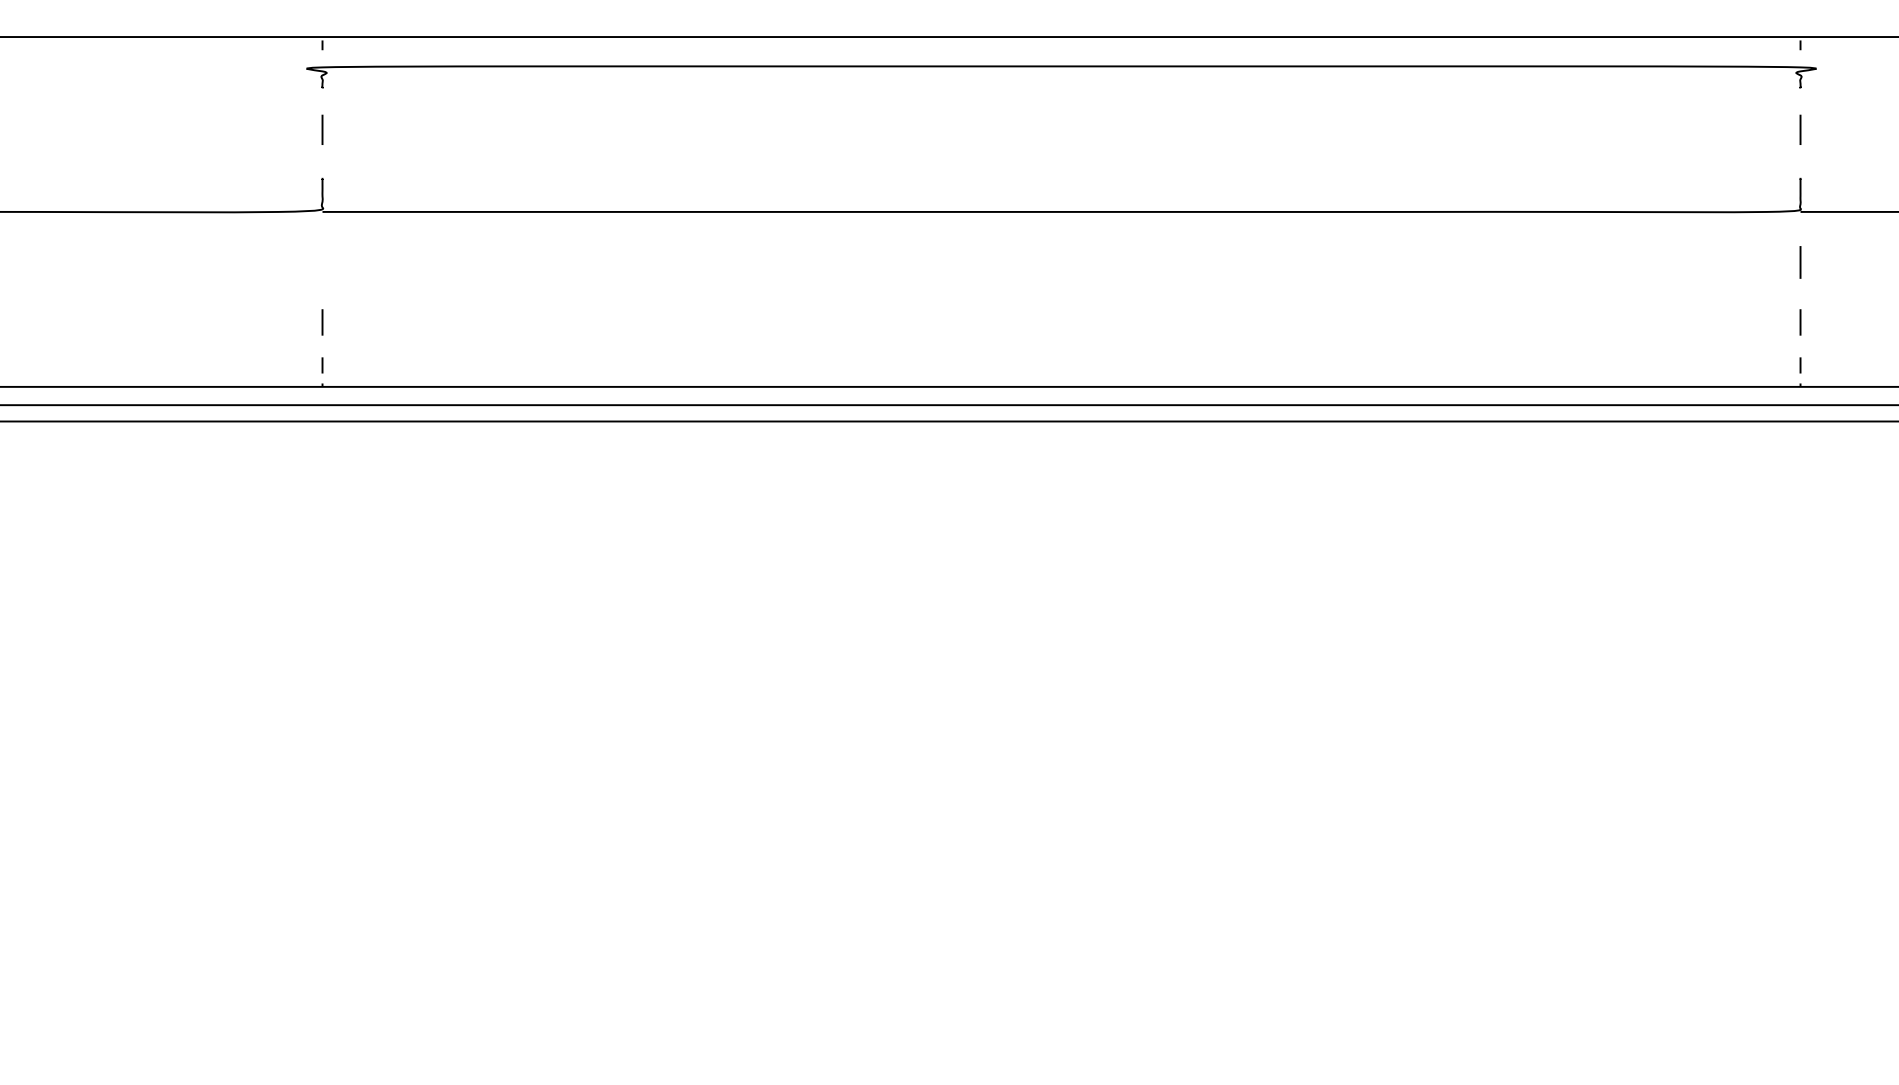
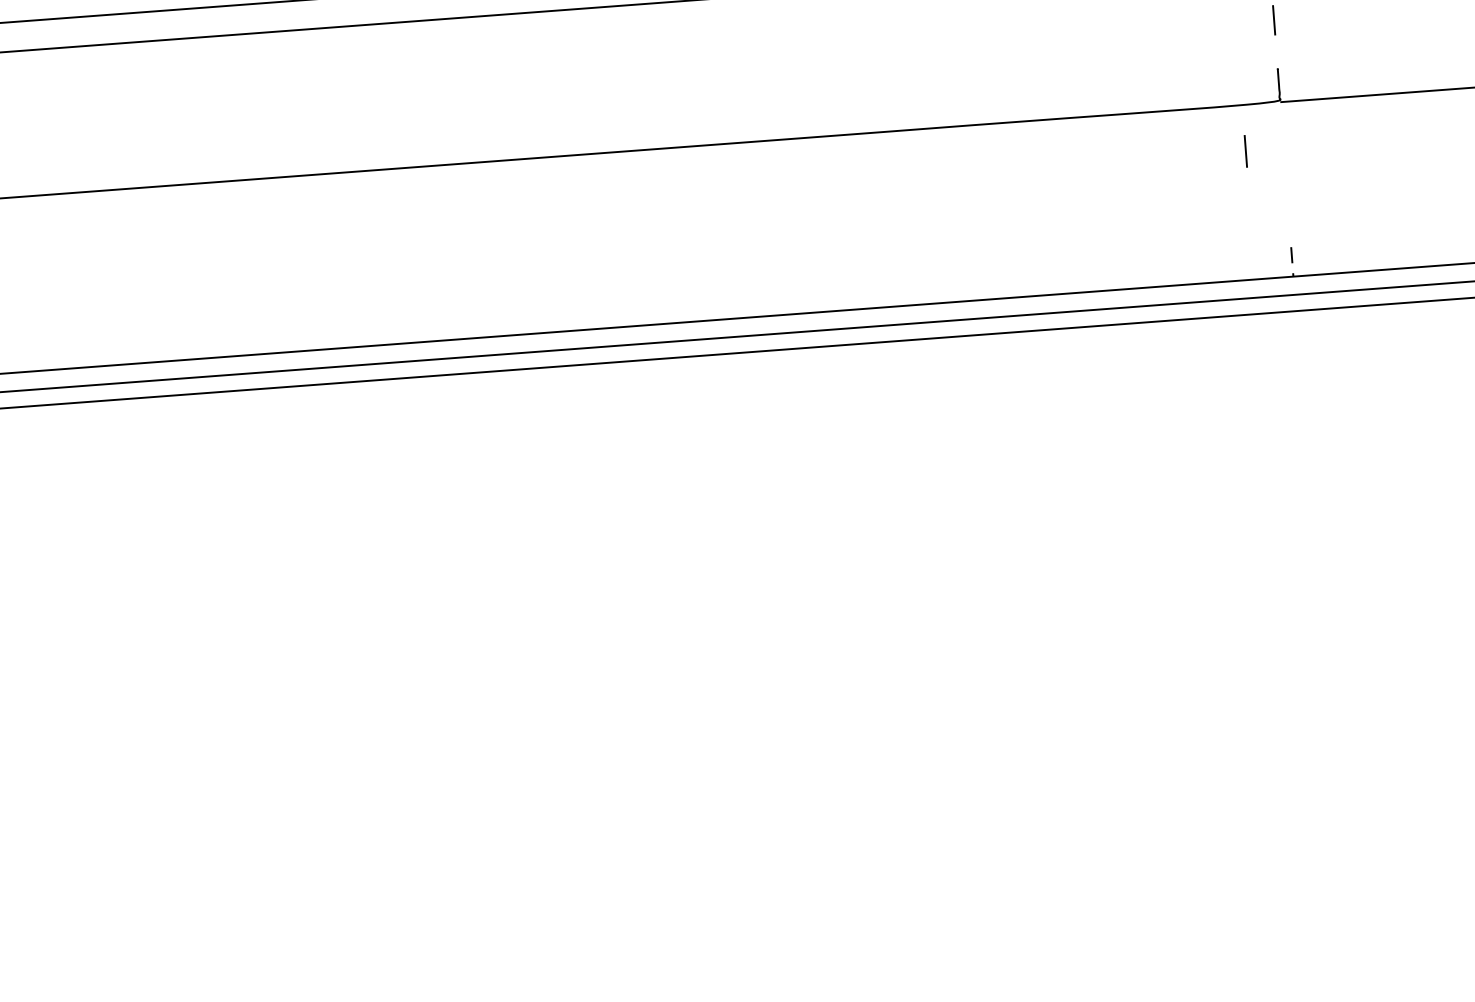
line: (1800, 262) -> (1245, 151), moved
line: (1800, 322) -> (1288, 212), removed

